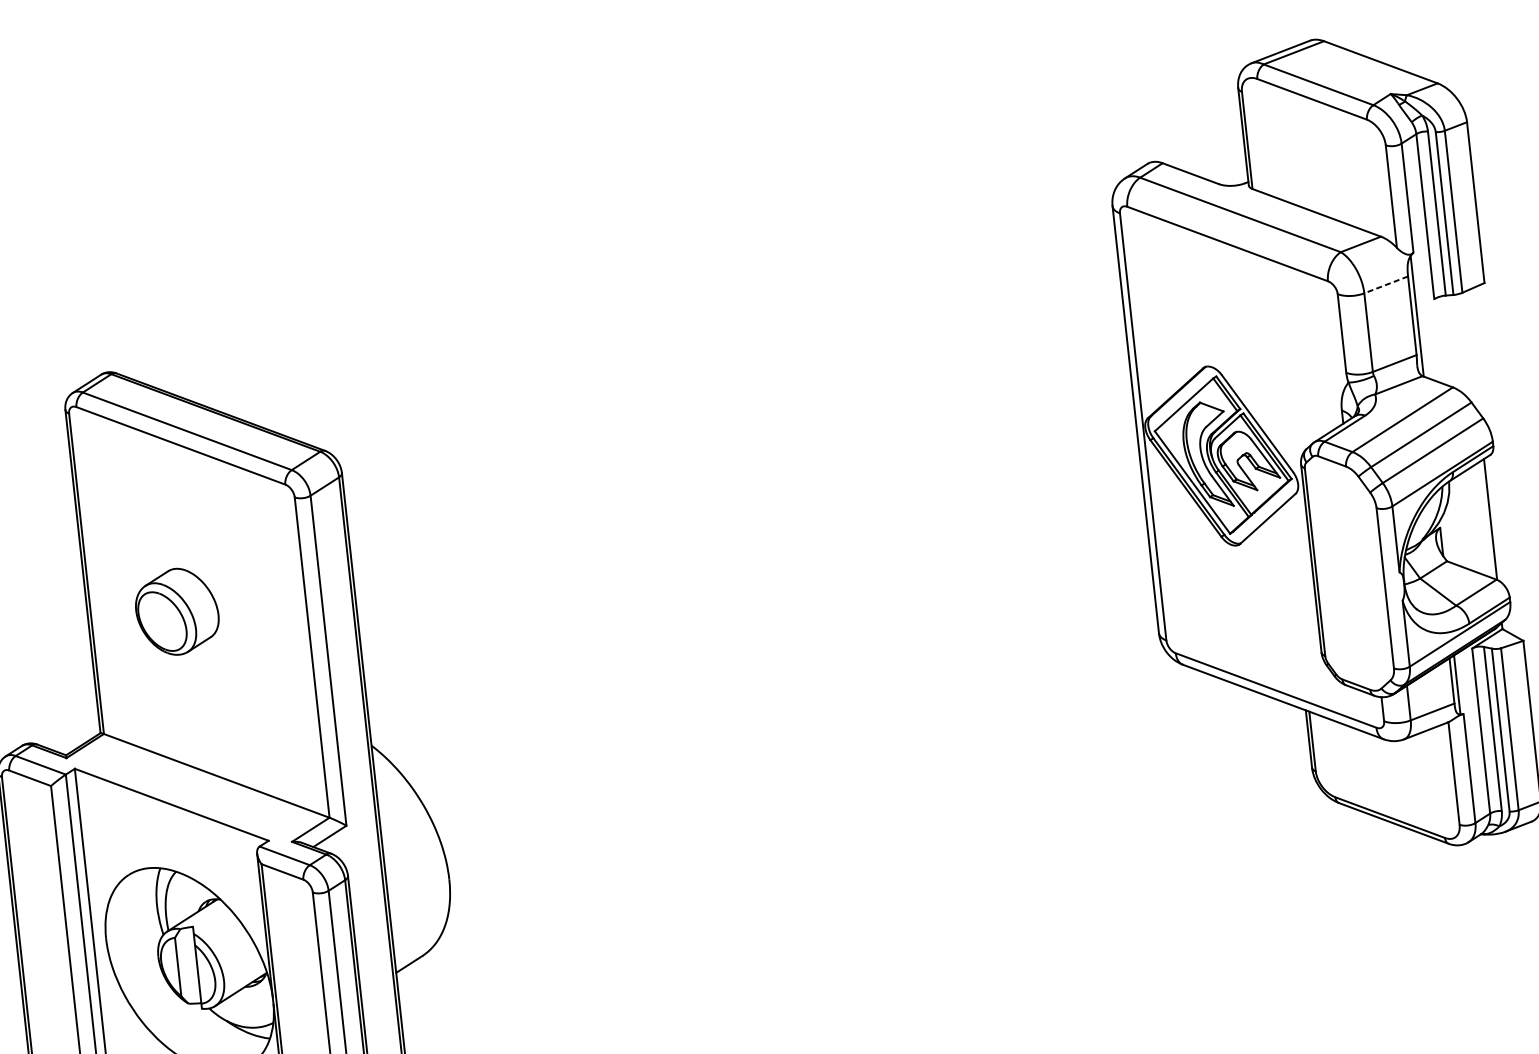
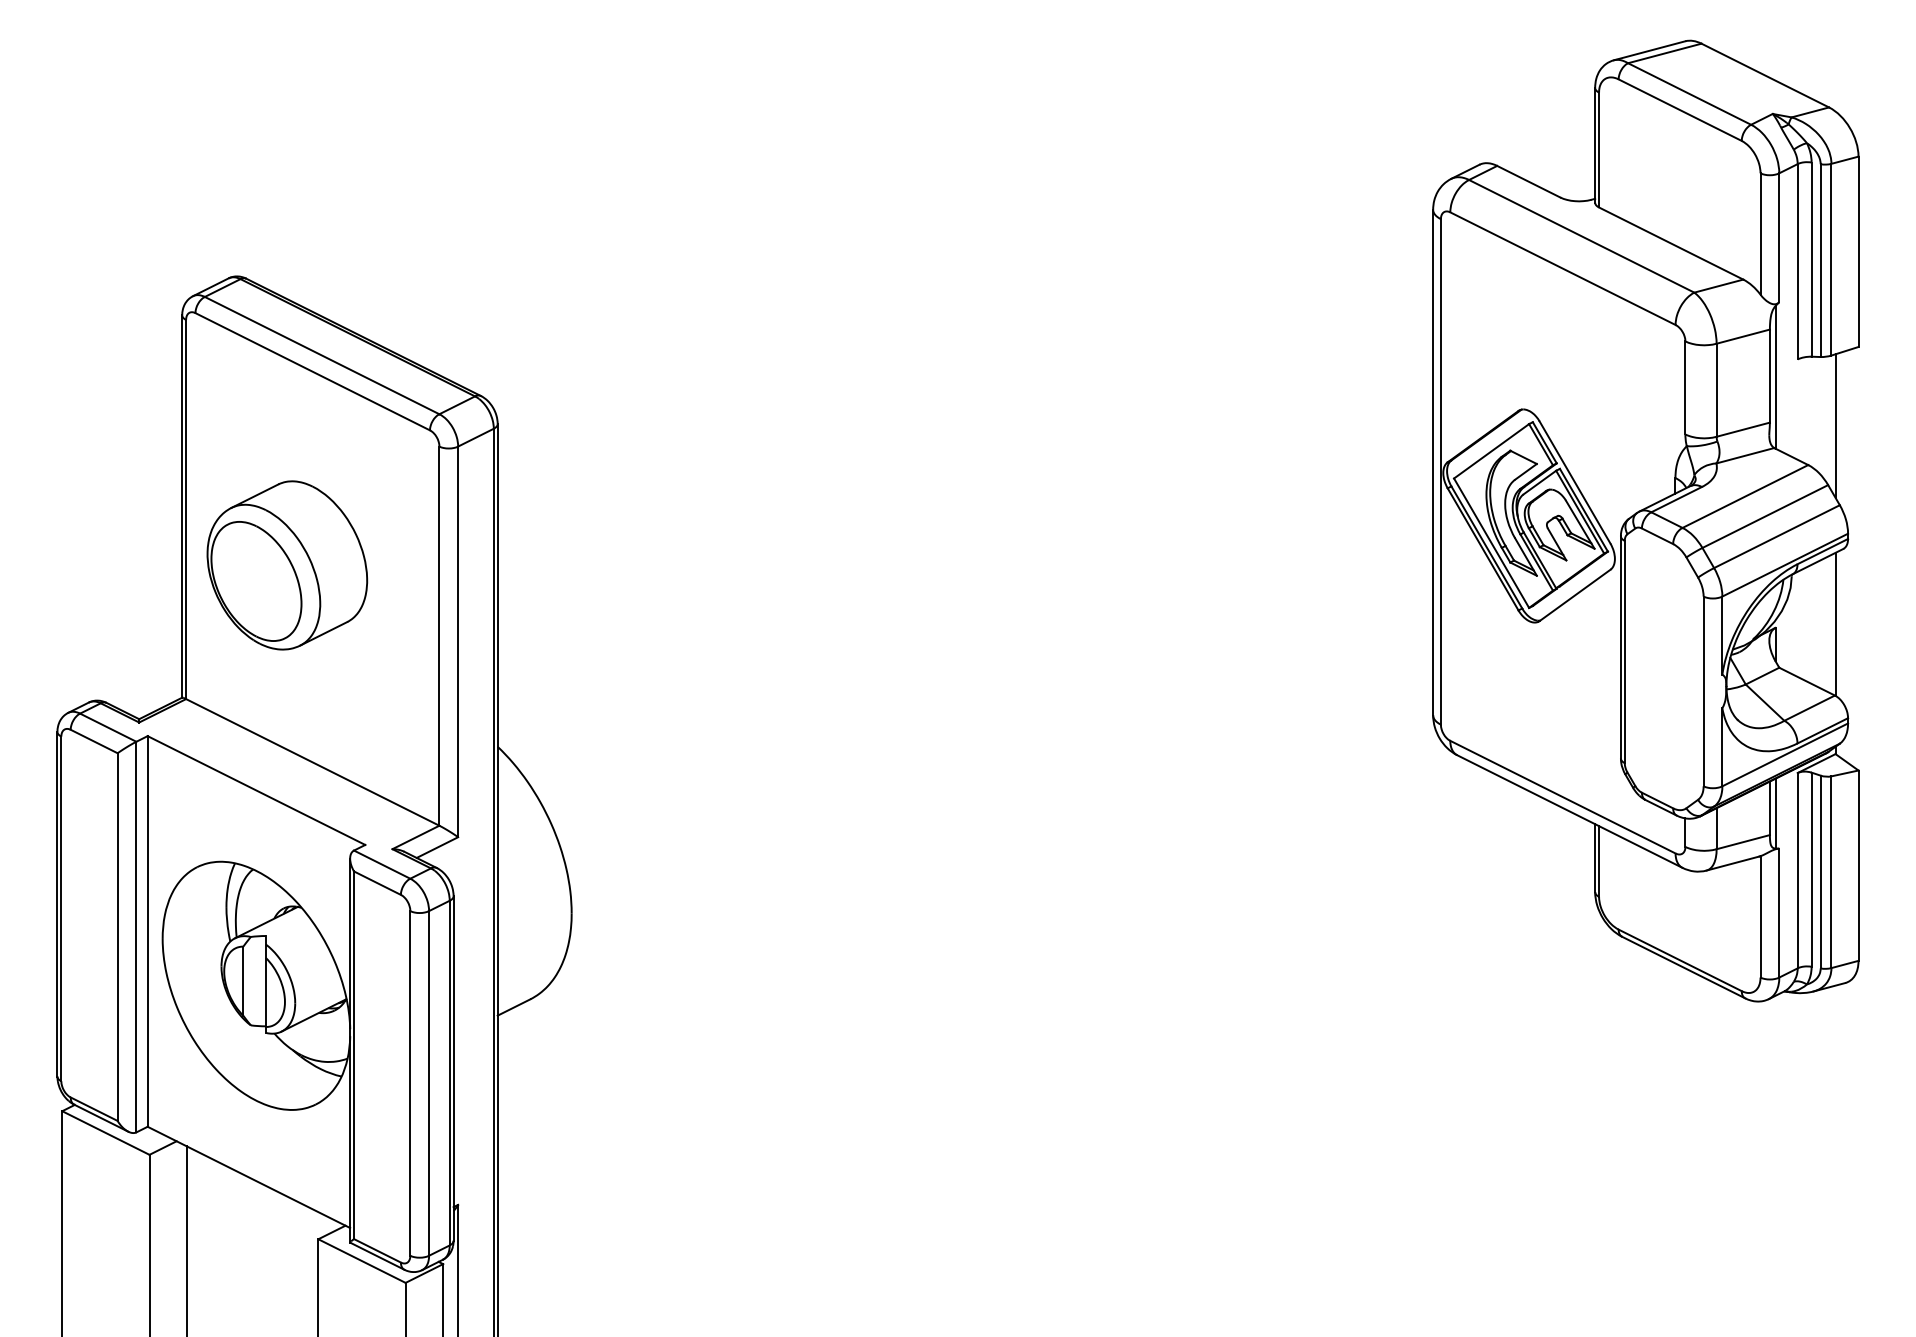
line: (1386, 284) -> (1743, 336), dashed -> solid
line: (1472, 351) -> (1835, 425), added
part: (177, 611) -> (287, 565), size x1.67

